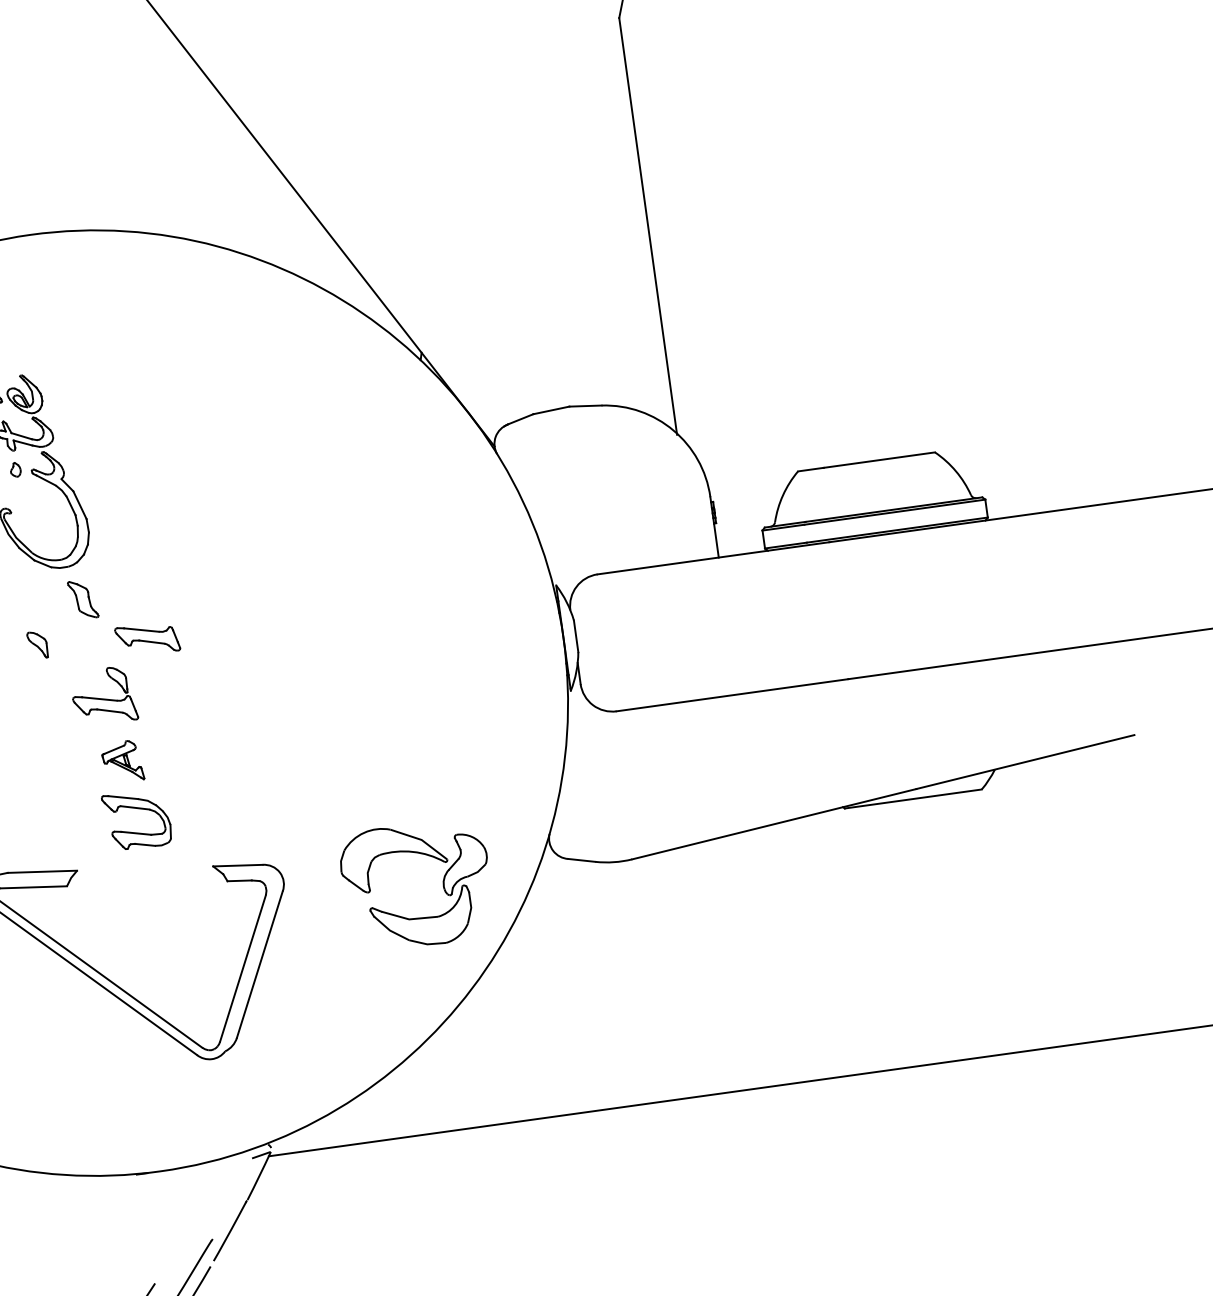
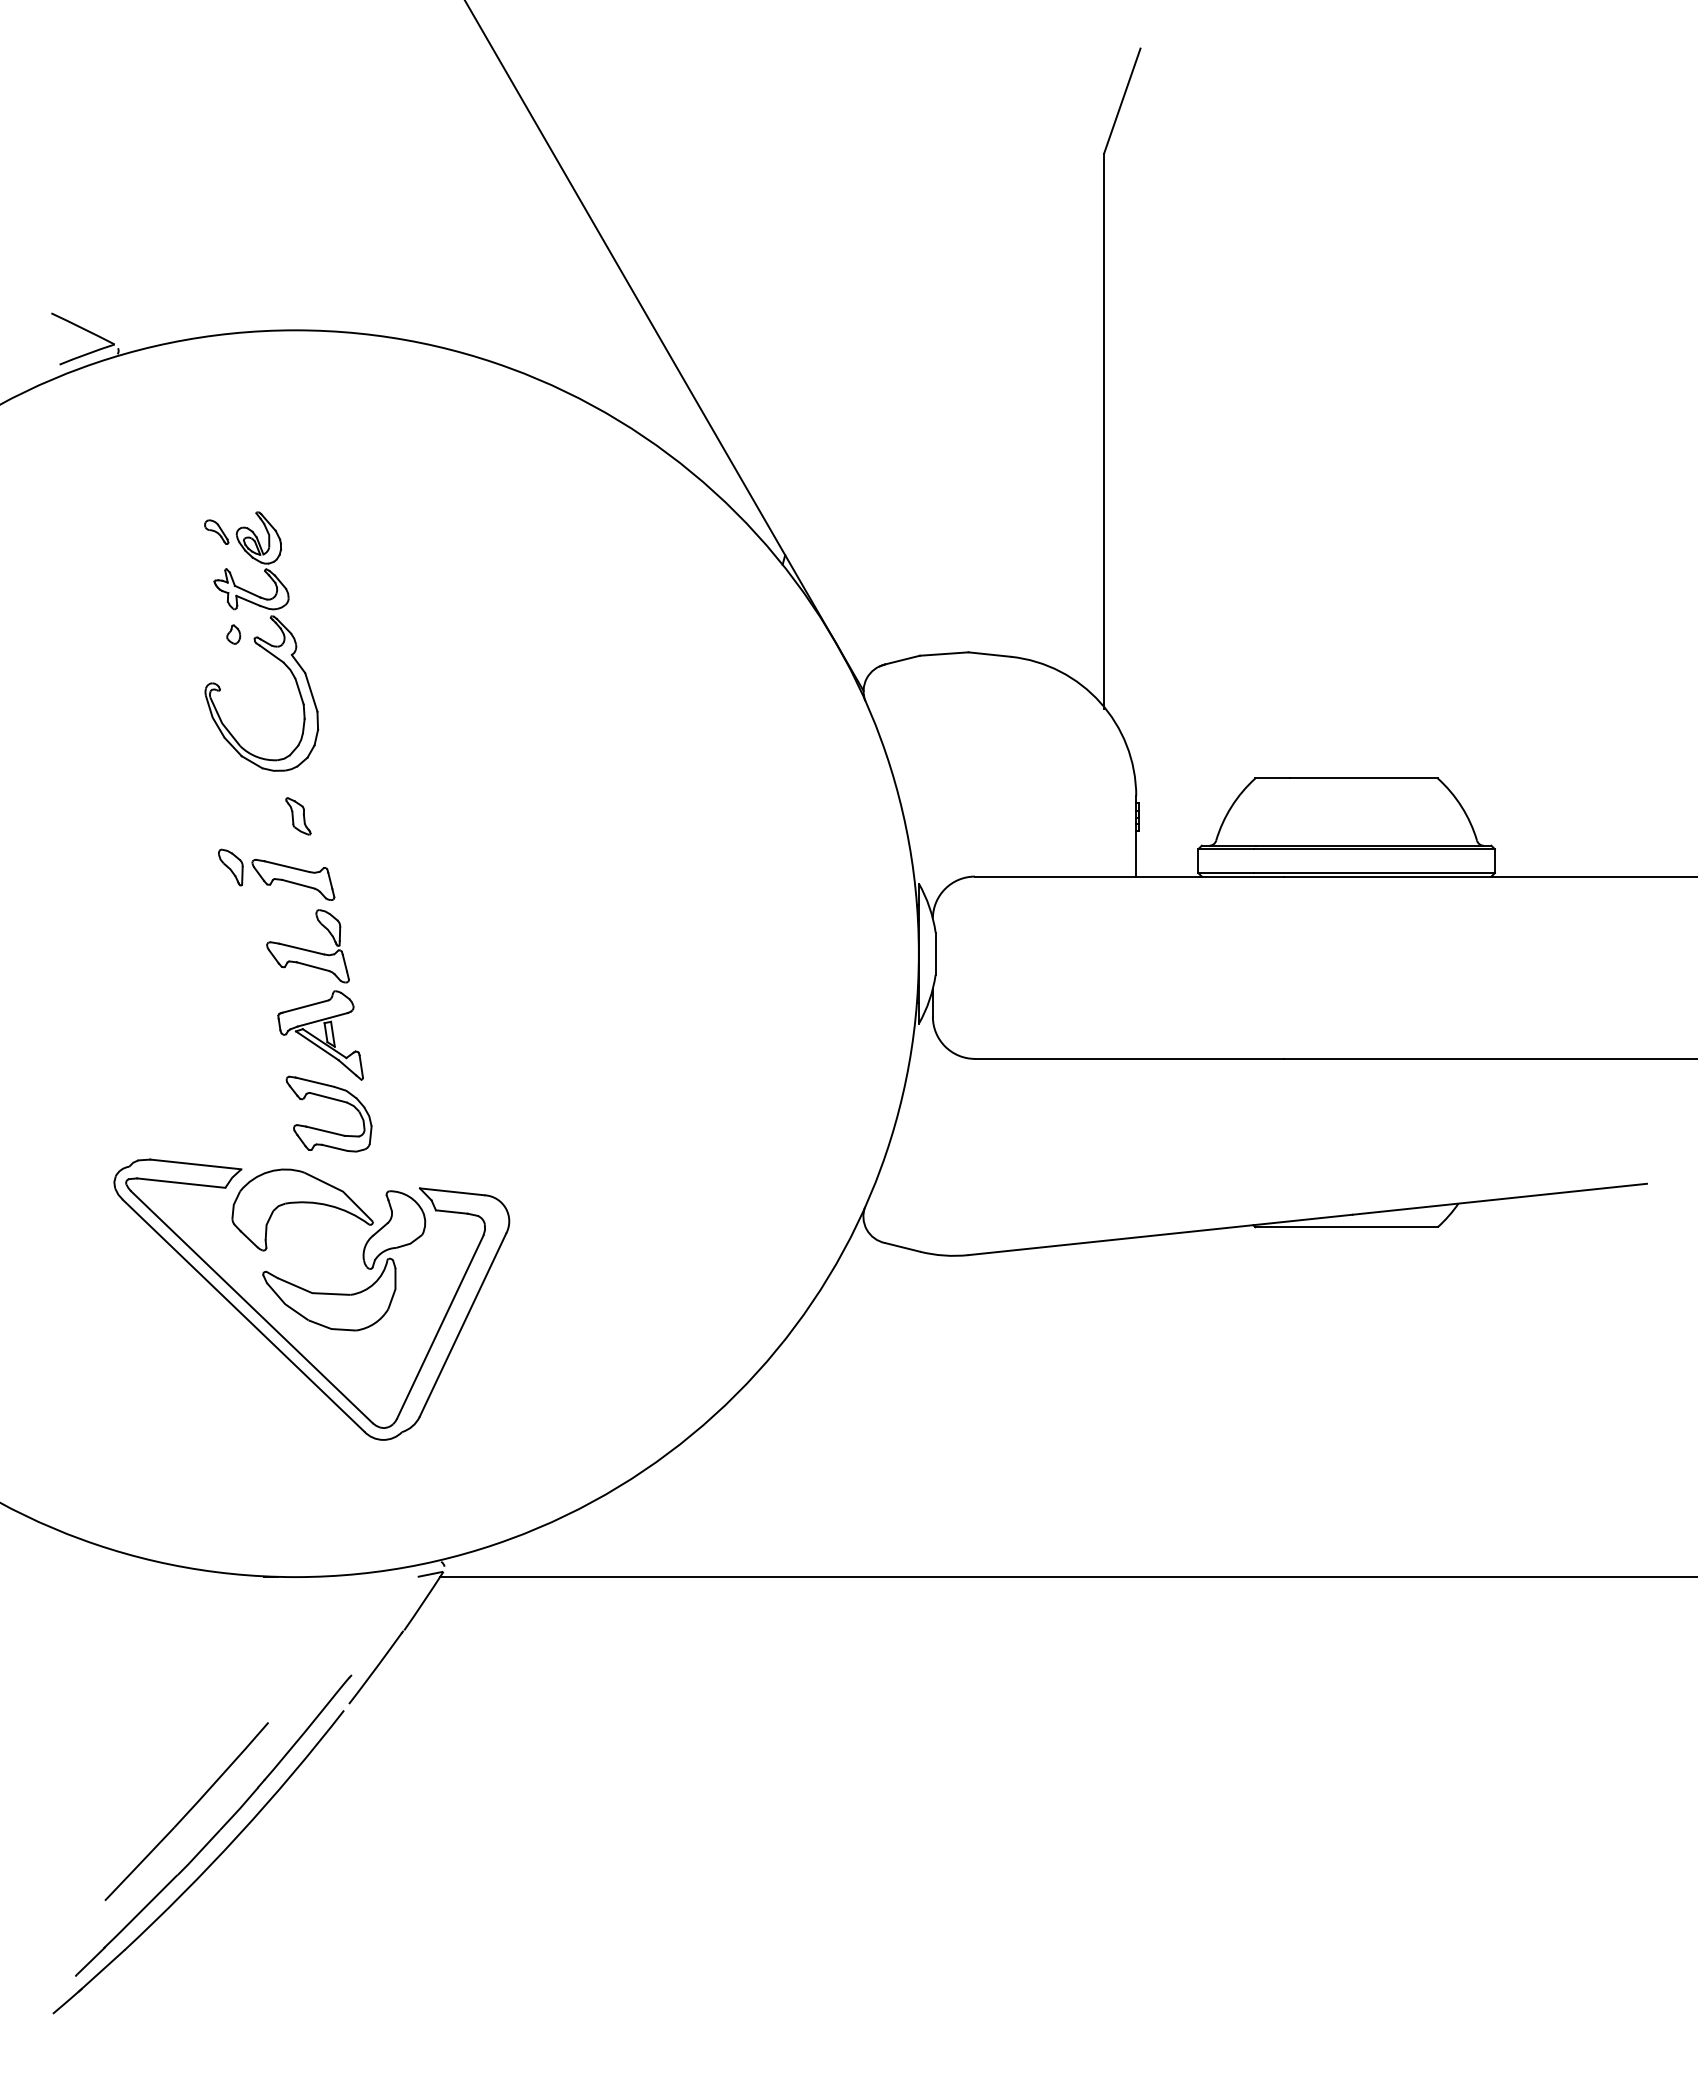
part: (83, 599) -> (298, 816), size x0.71
part: (147, 639) -> (293, 879), moved
part: (122, 761) -> (320, 1035), size x1.67
part: (442, 883) -> (362, 1252), moved

